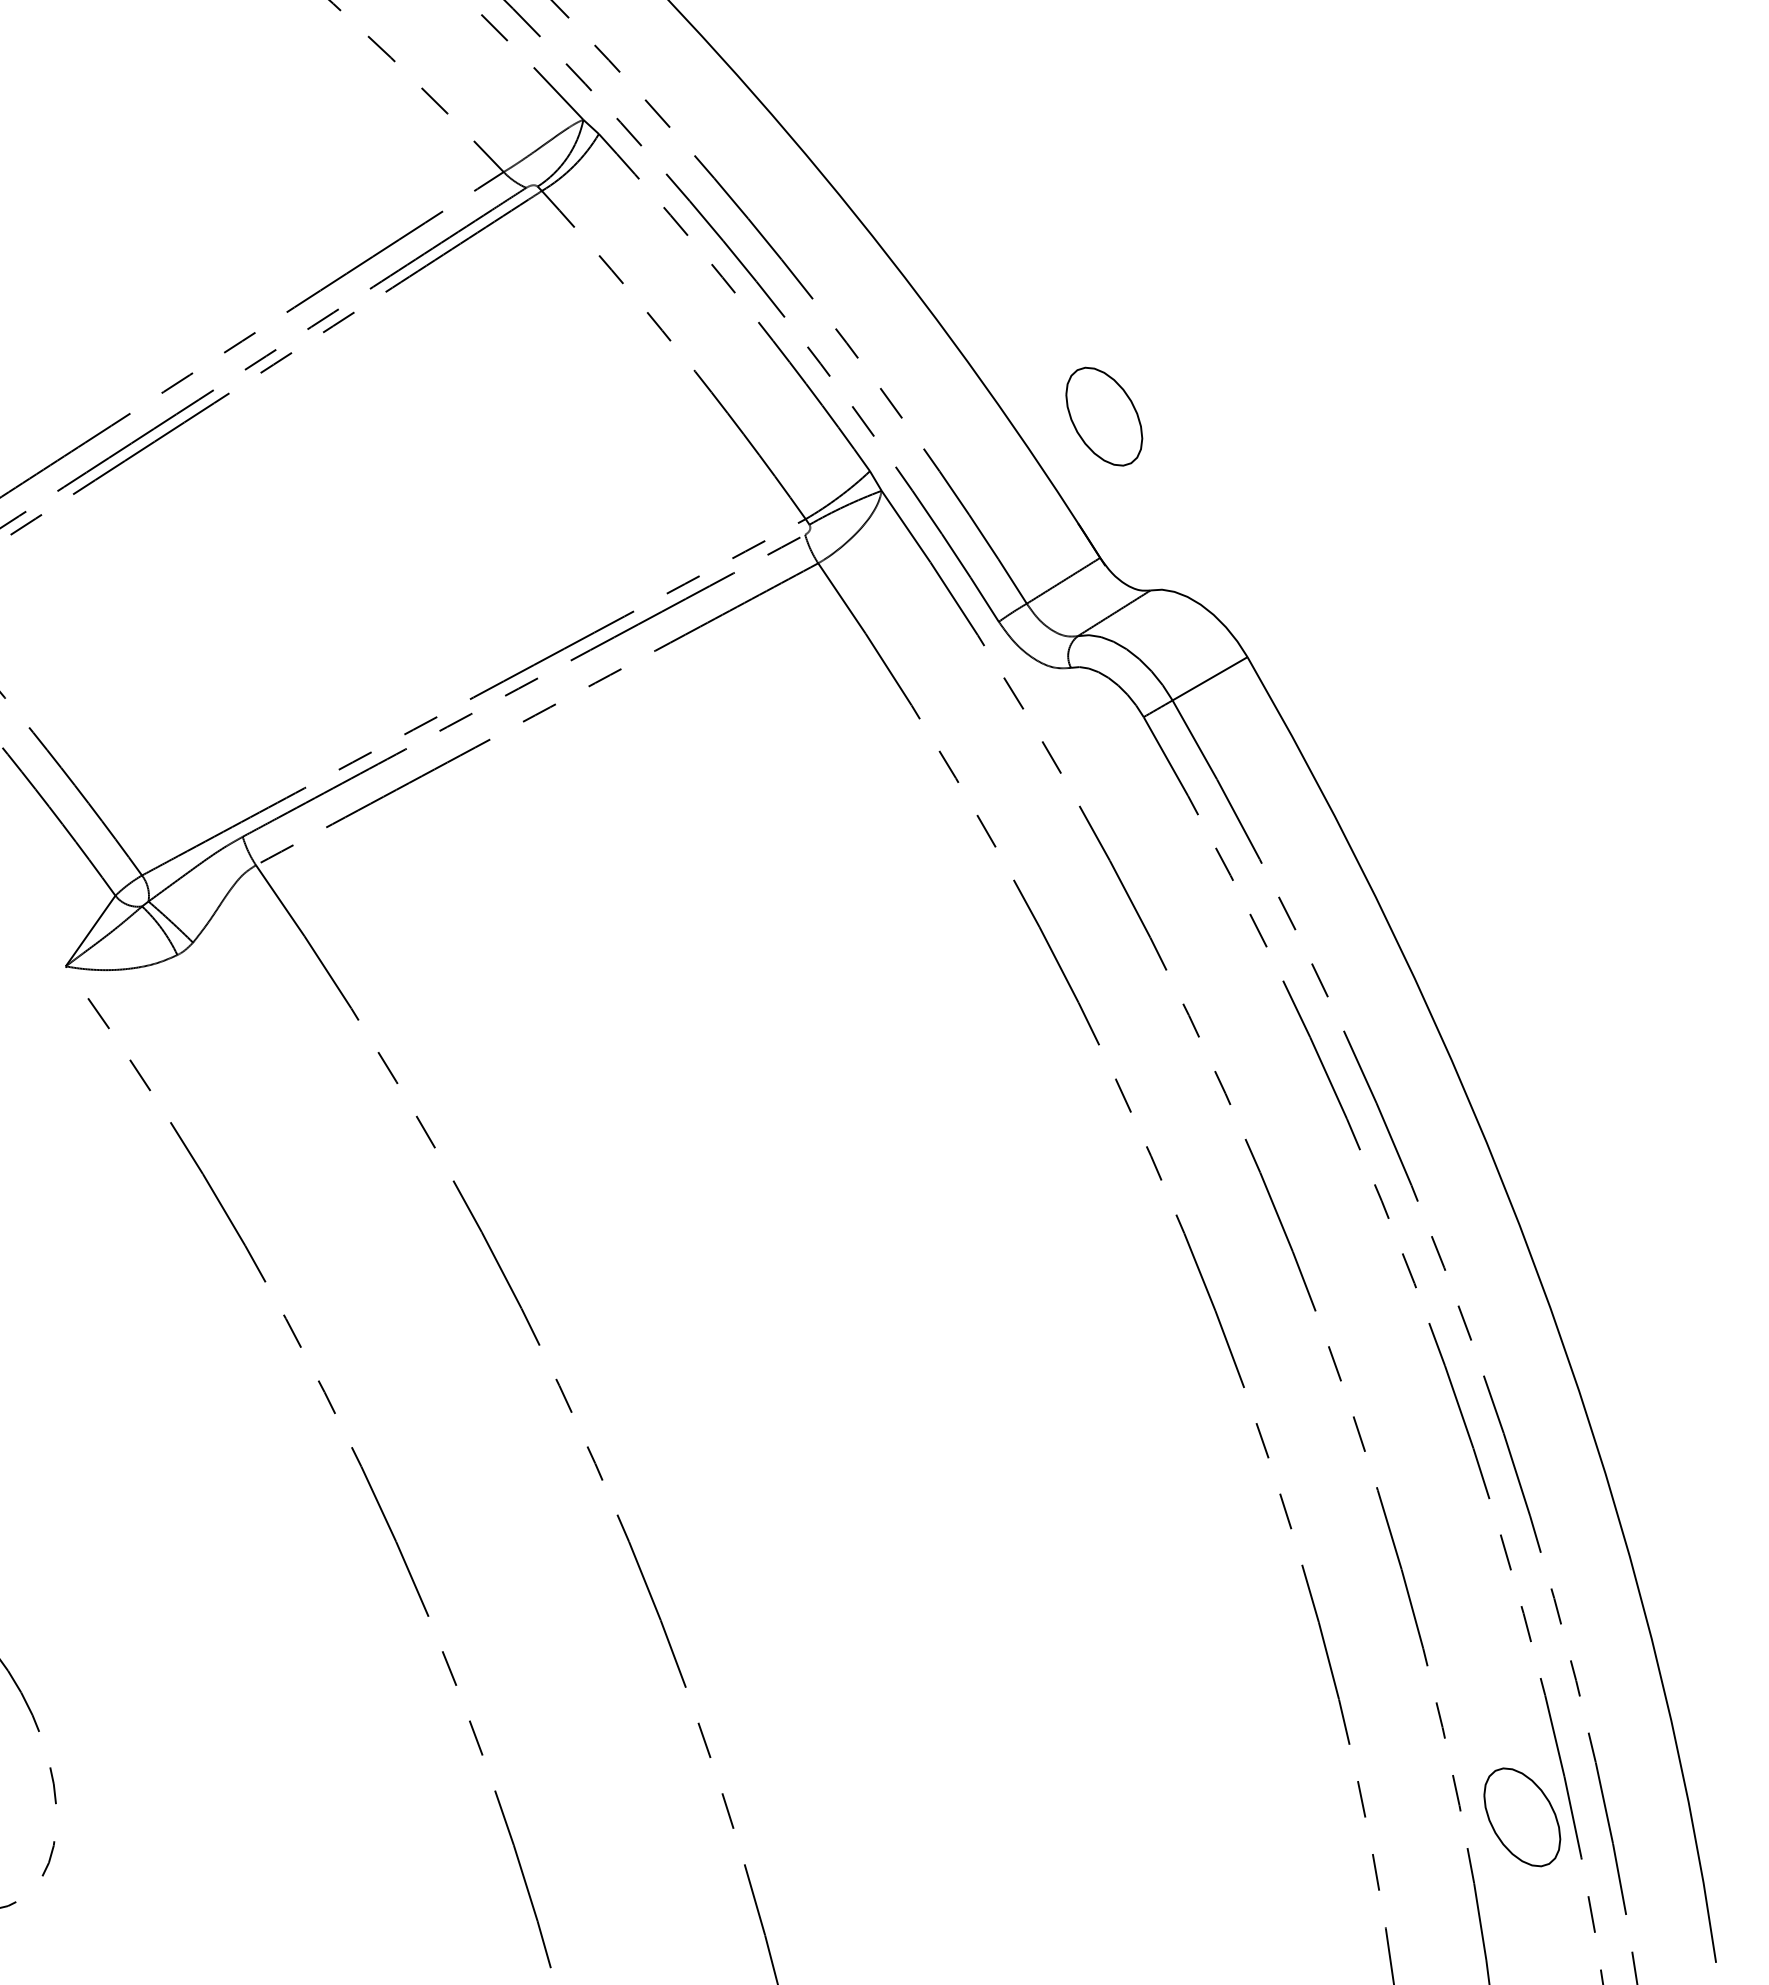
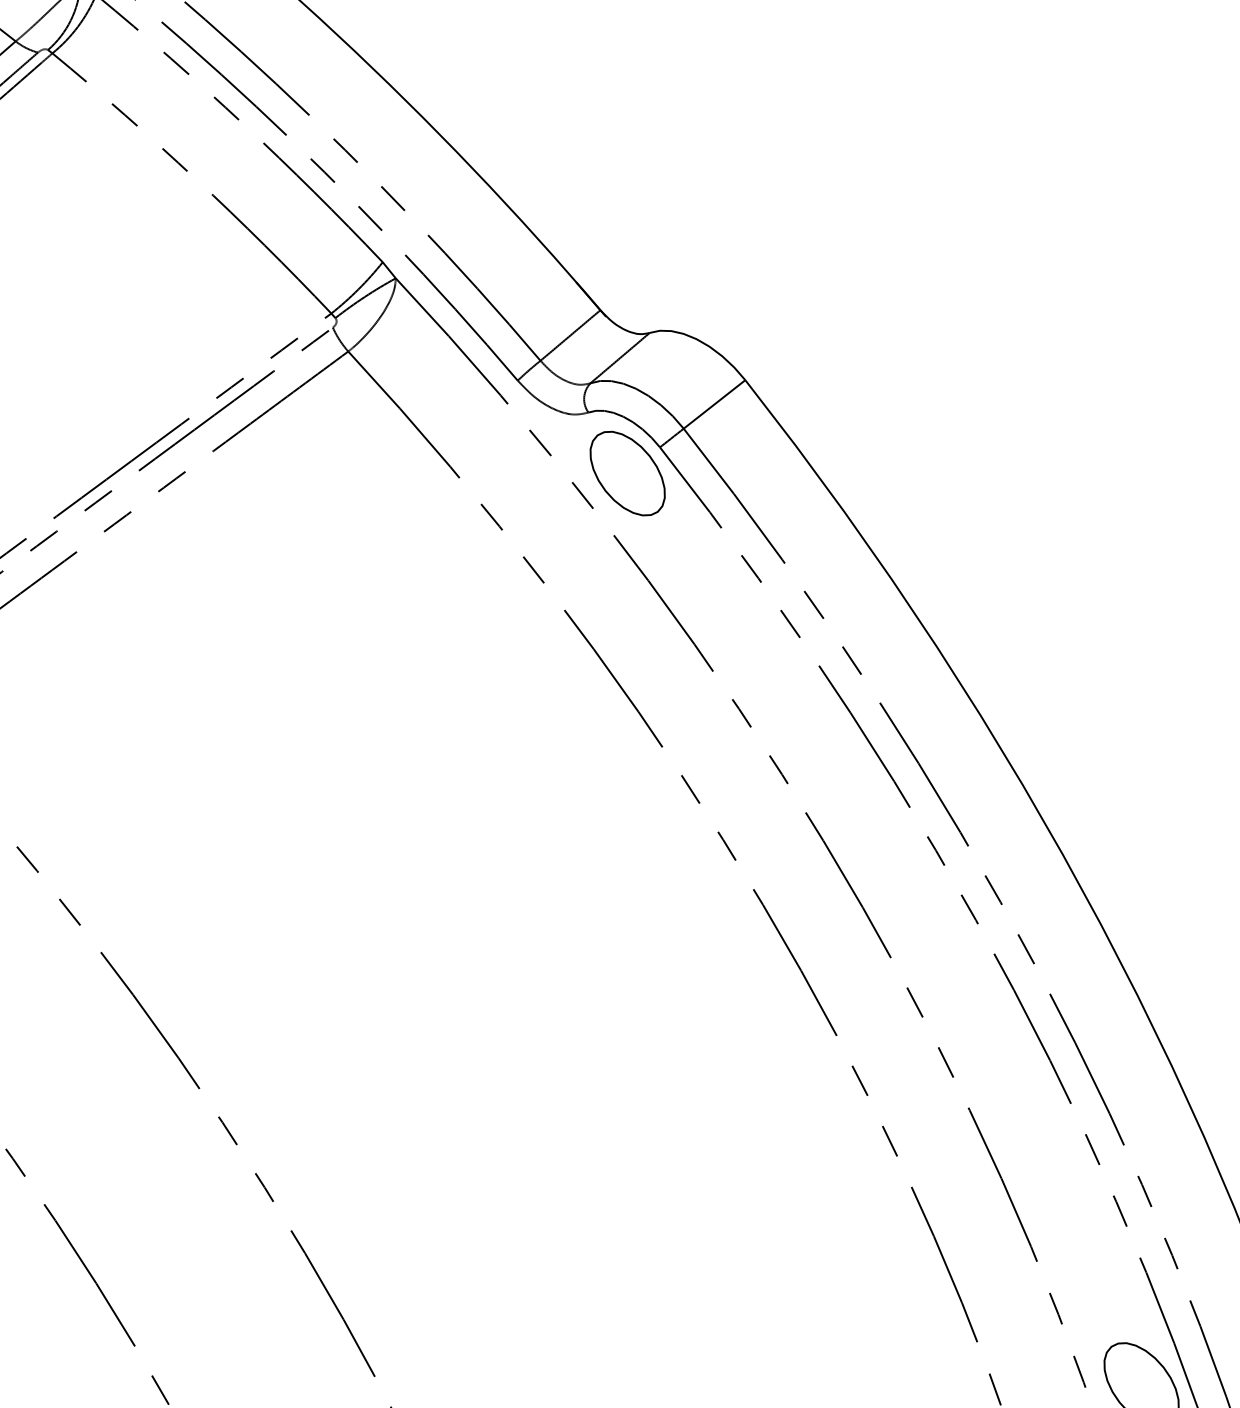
part: (1104, 416) -> (627, 473), moved

